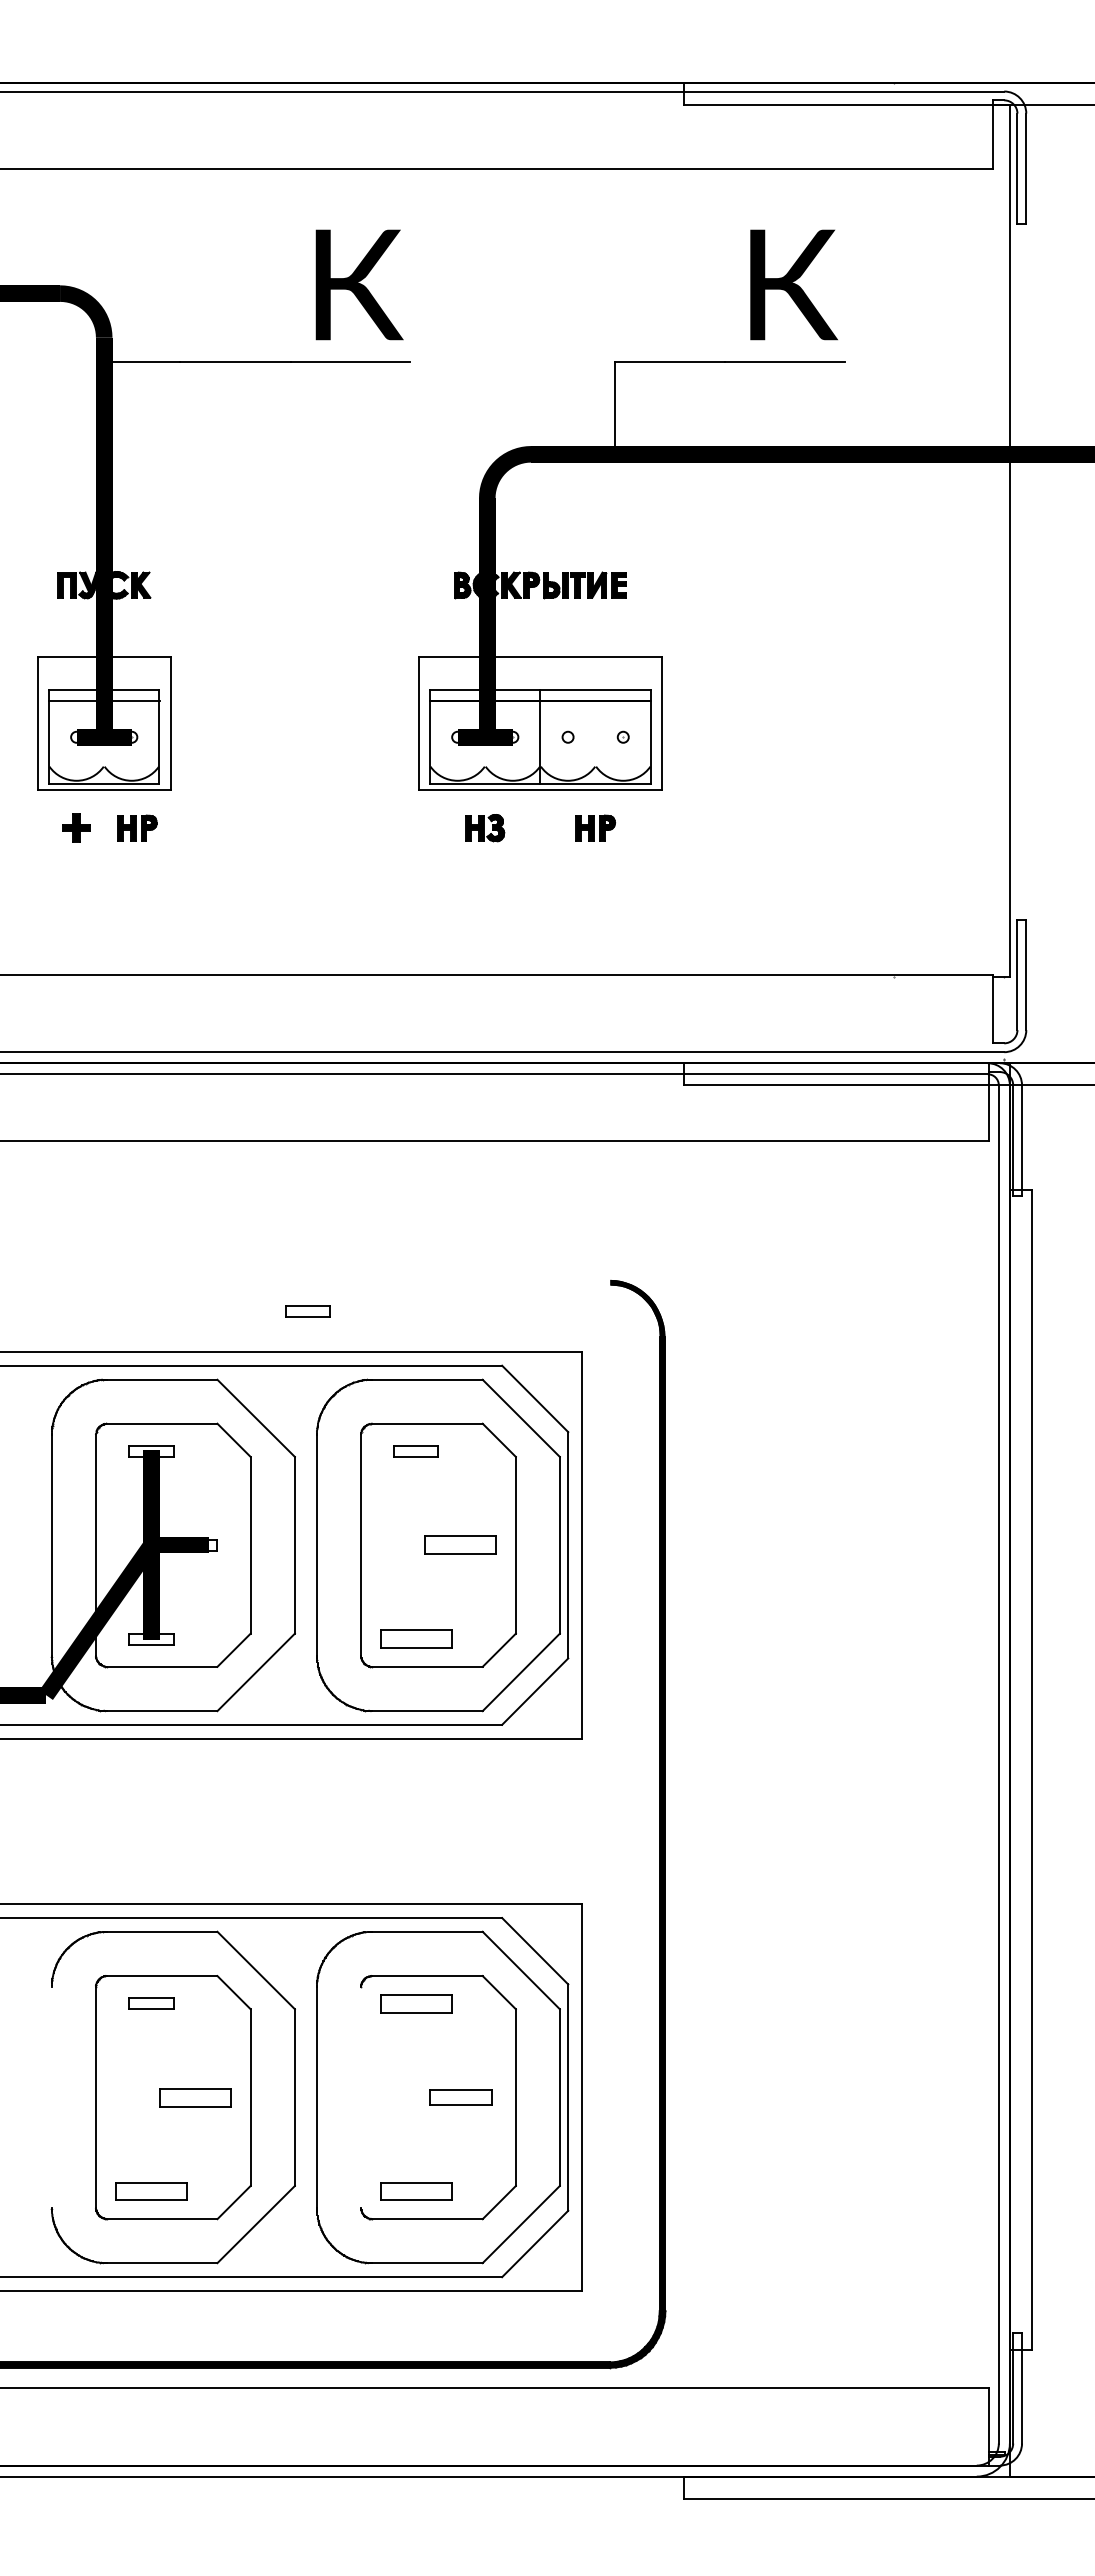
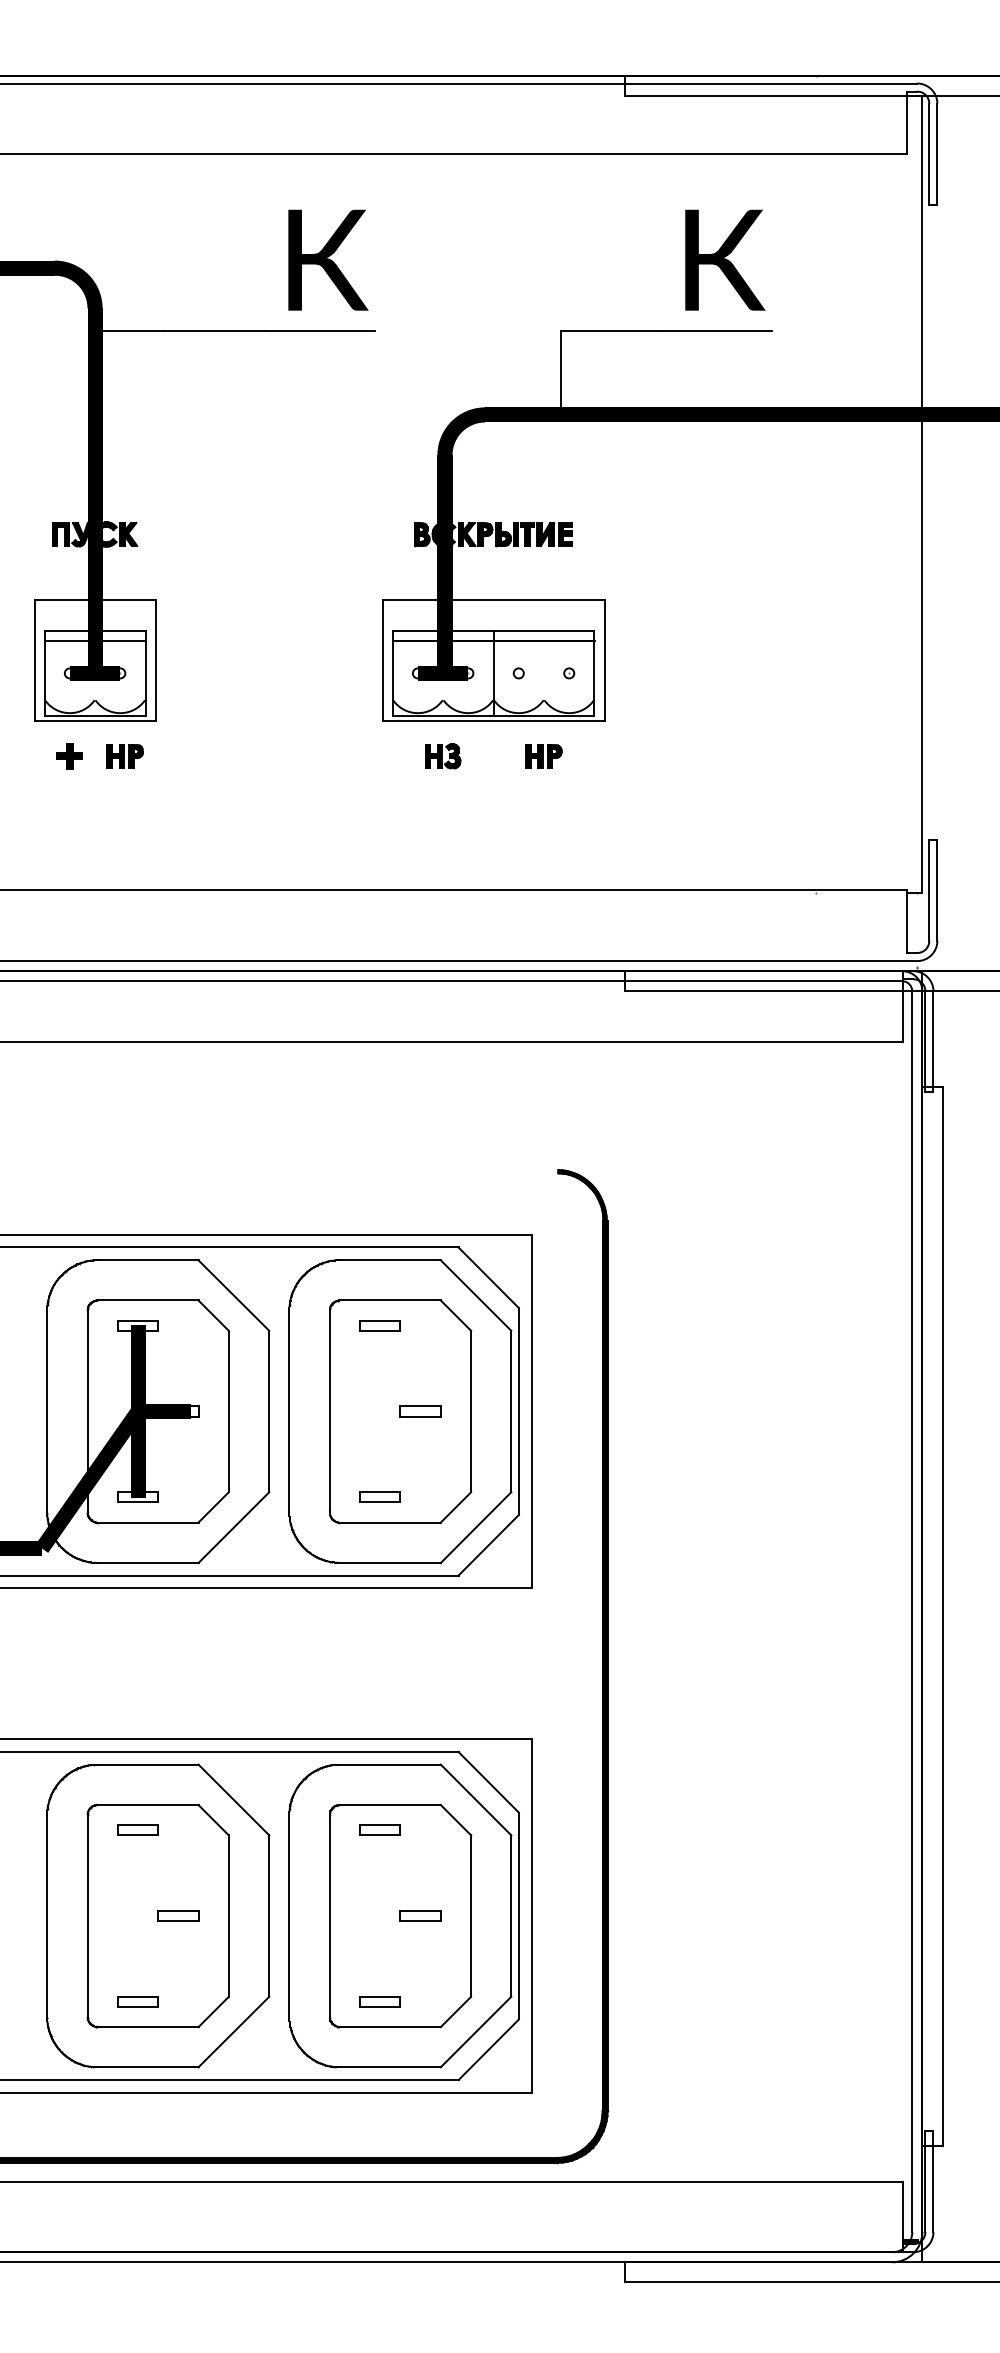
part: (307, 1311) -> (280, 1197), removed
part: (460, 1545) -> (420, 1411), size x0.62
part: (415, 1639) -> (379, 1497), size x0.62
part: (415, 2003) -> (379, 1830), size x0.62
line: (51, 2097) -> (46, 1915), added
part: (195, 2097) -> (178, 1915), size x0.62
line: (361, 2097) -> (330, 1915), added
part: (460, 2097) -> (420, 1915), size x0.71
part: (151, 2191) -> (138, 2001), size x0.62
part: (415, 2191) -> (379, 2001), size x0.62

